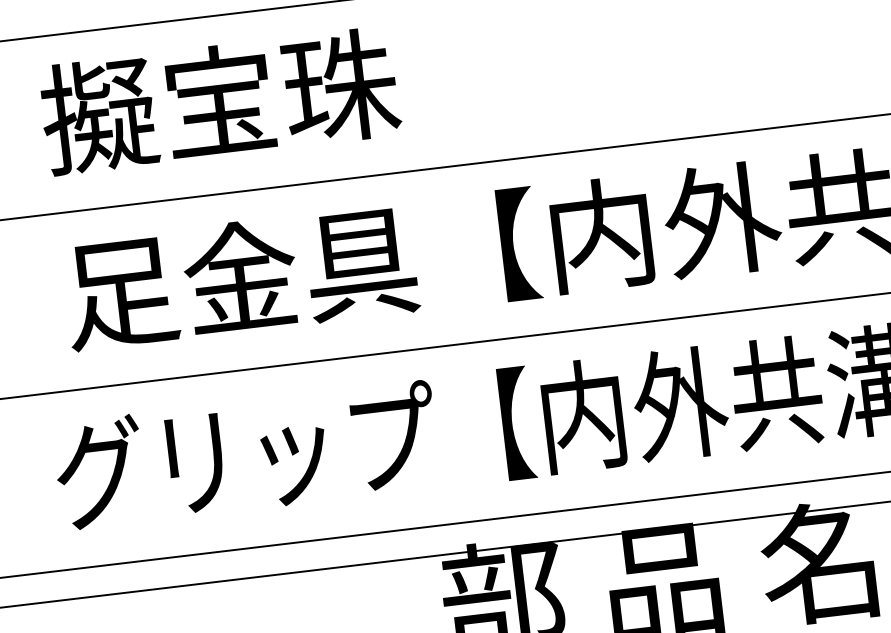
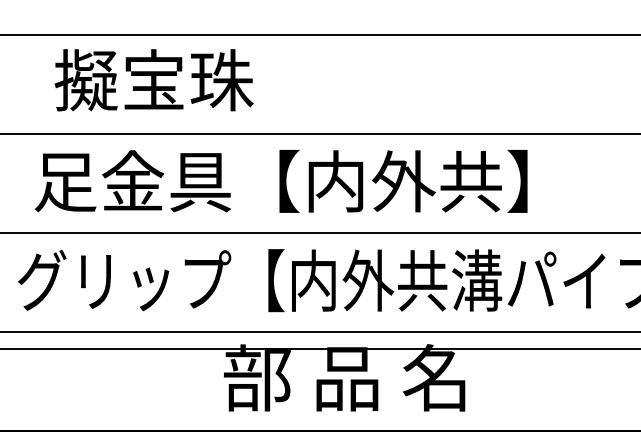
text: (218, 101) -> (153, 80), moved

